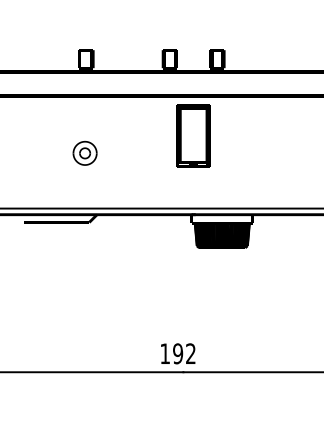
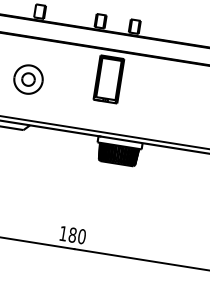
part: (84, 153) -> (27, 79), size x1.67
text: (184, 353) -> (77, 235), 192 -> 180

